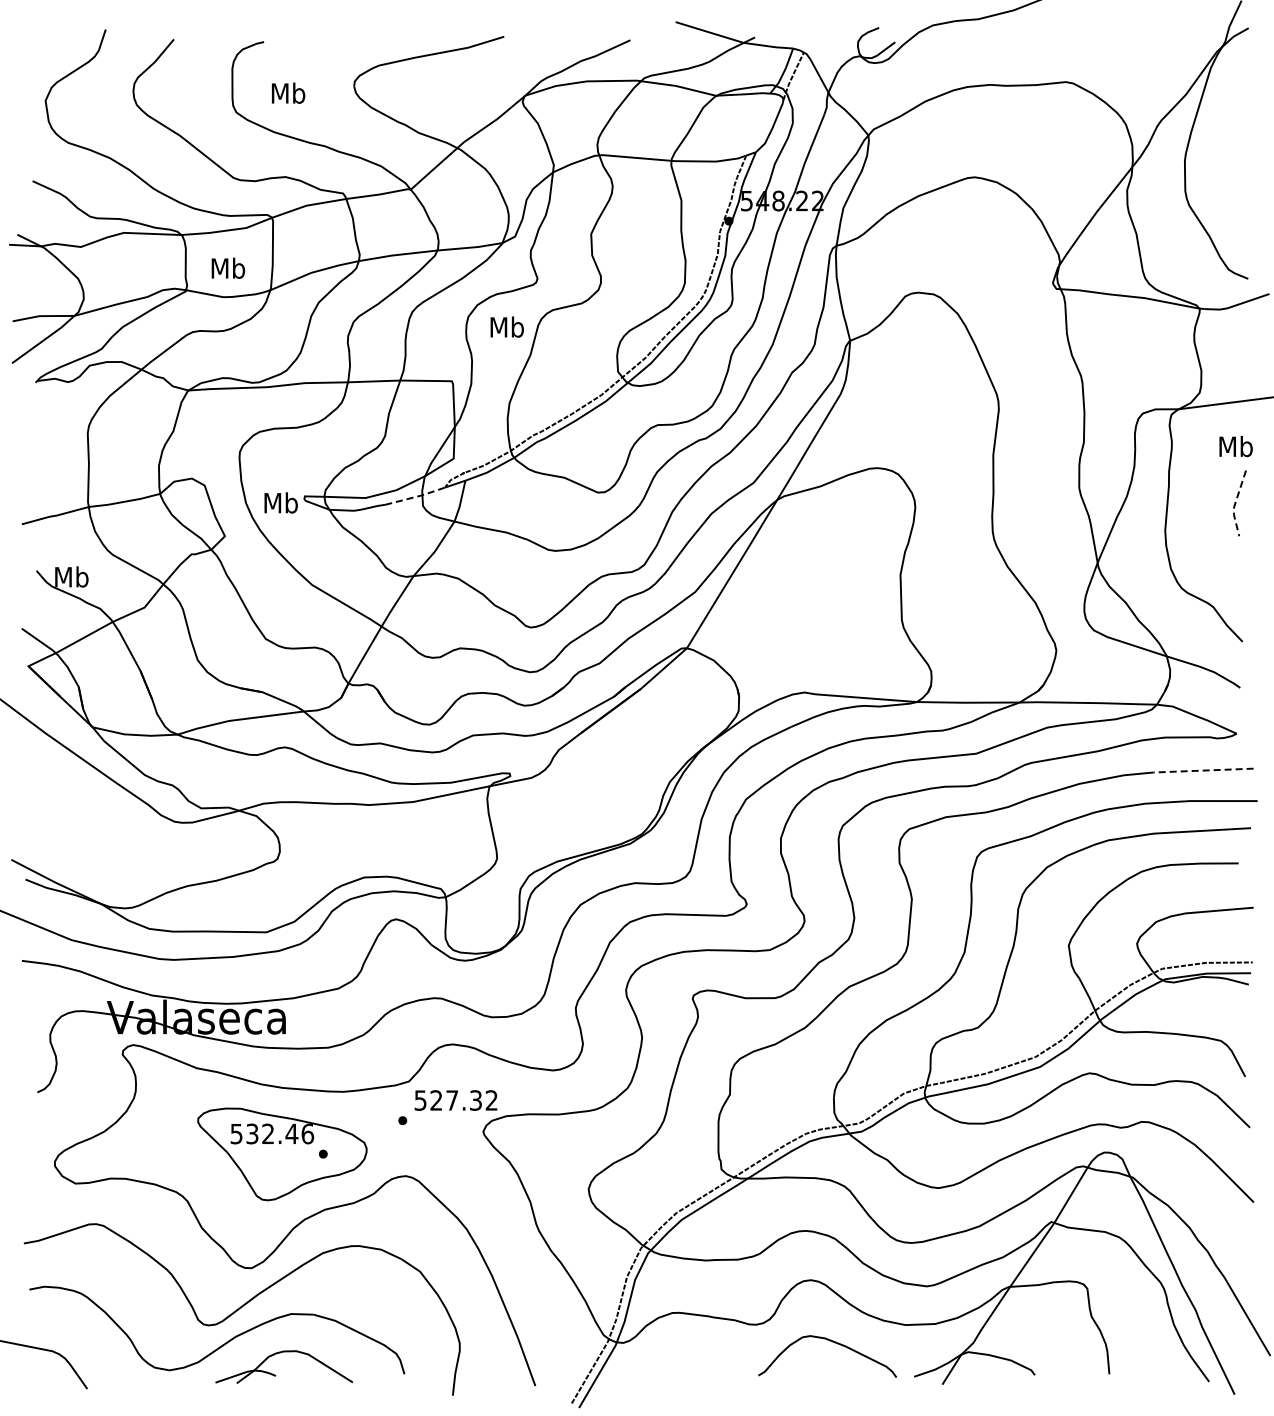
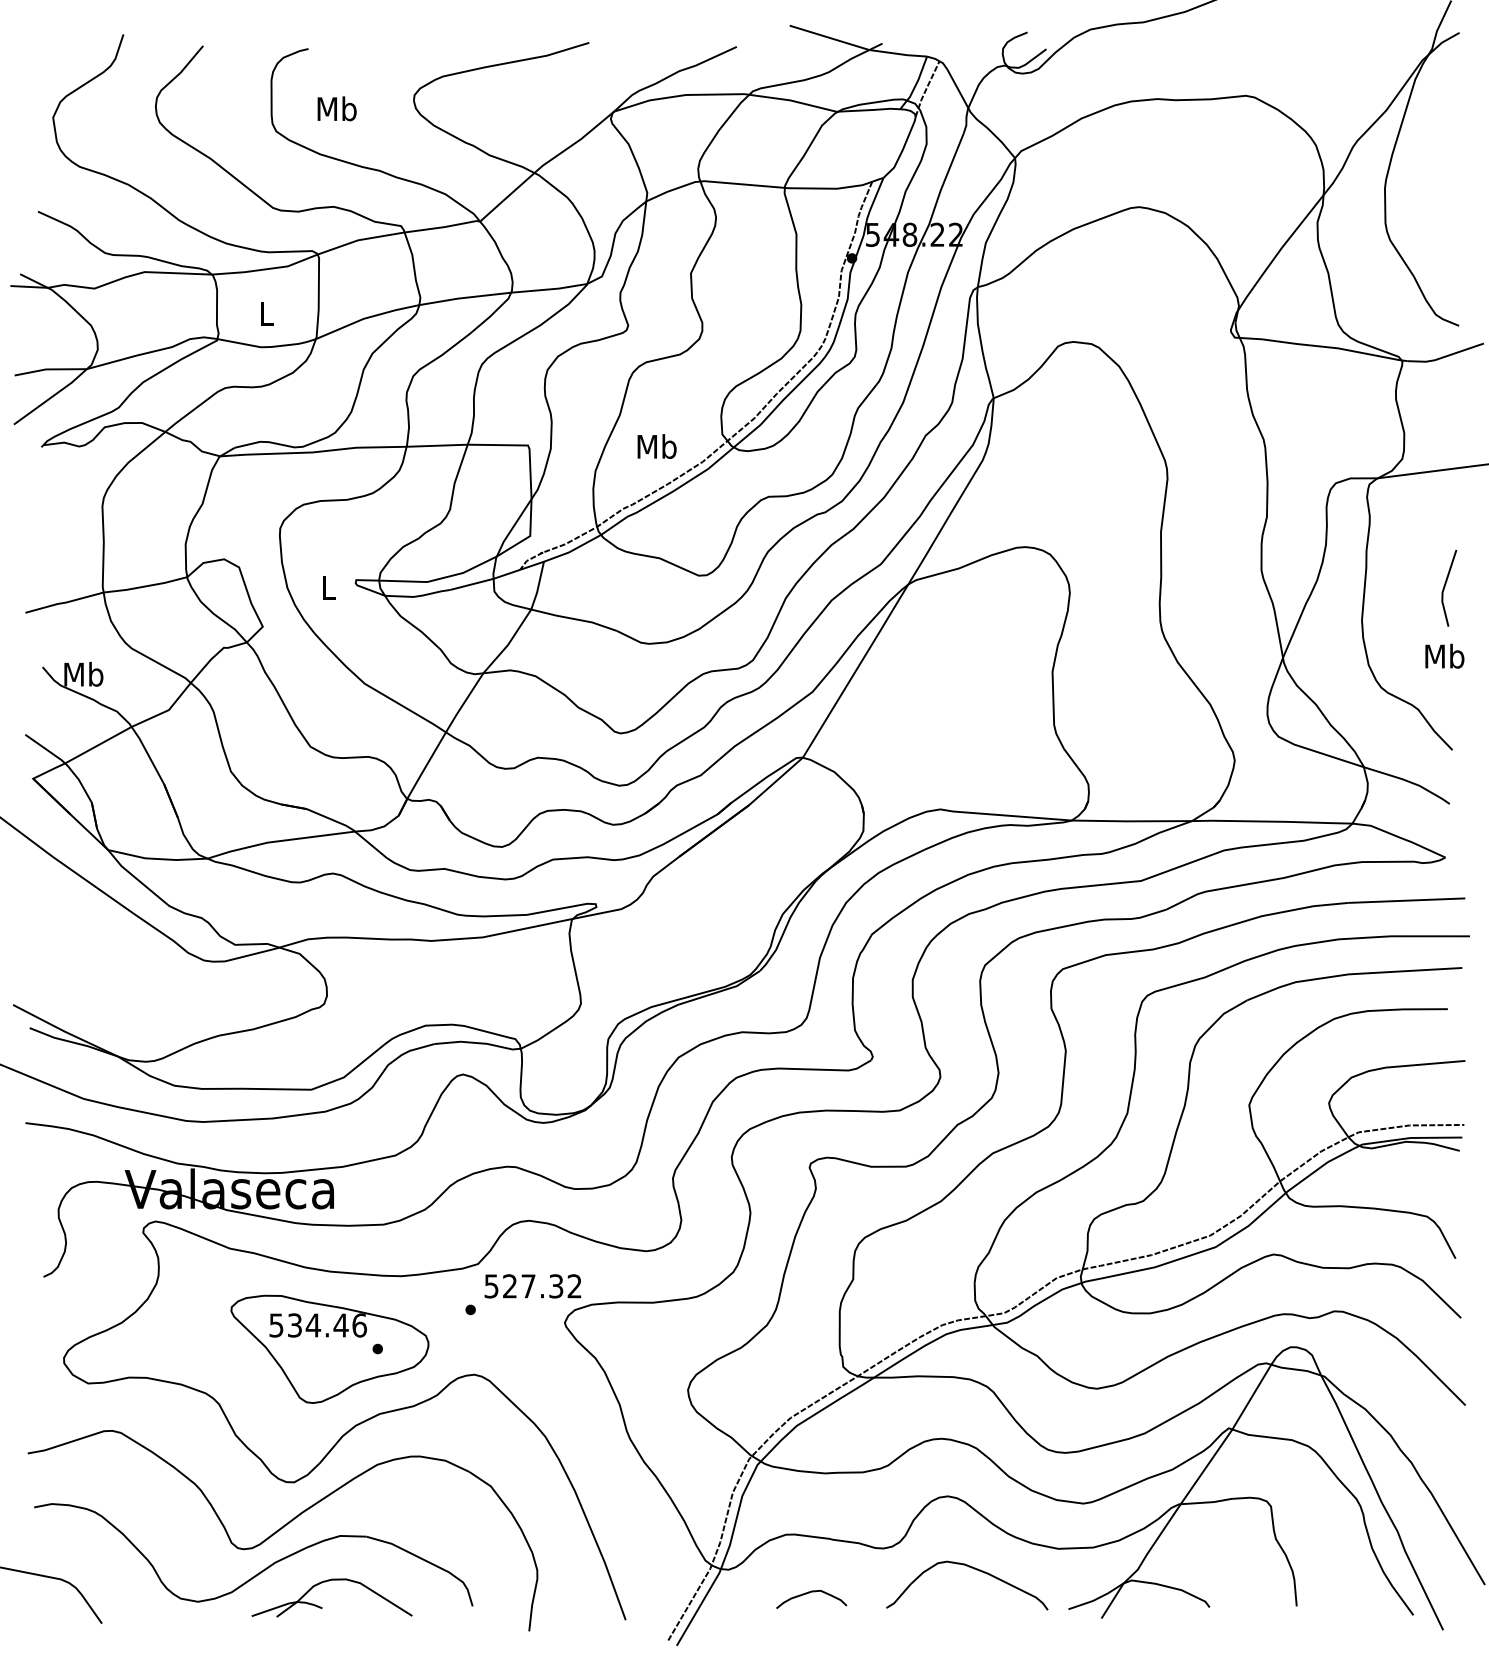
text: (228, 267) -> (266, 312), Mb -> L
text: (506, 326) -> (656, 445), moved
text: (1235, 446) -> (1444, 656), moved
line: (415, 496) -> (485, 580), dashed -> solid
text: (280, 502) -> (327, 587), Mb -> L
line: (1235, 504) -> (1444, 589), dashed -> solid
line: (1203, 770) -> (1406, 900), dashed -> solid
text: (267, 1133) -> (312, 1324), 532.46 -> 534.46
curve: (692, 1363) -> (809, 1593), added

